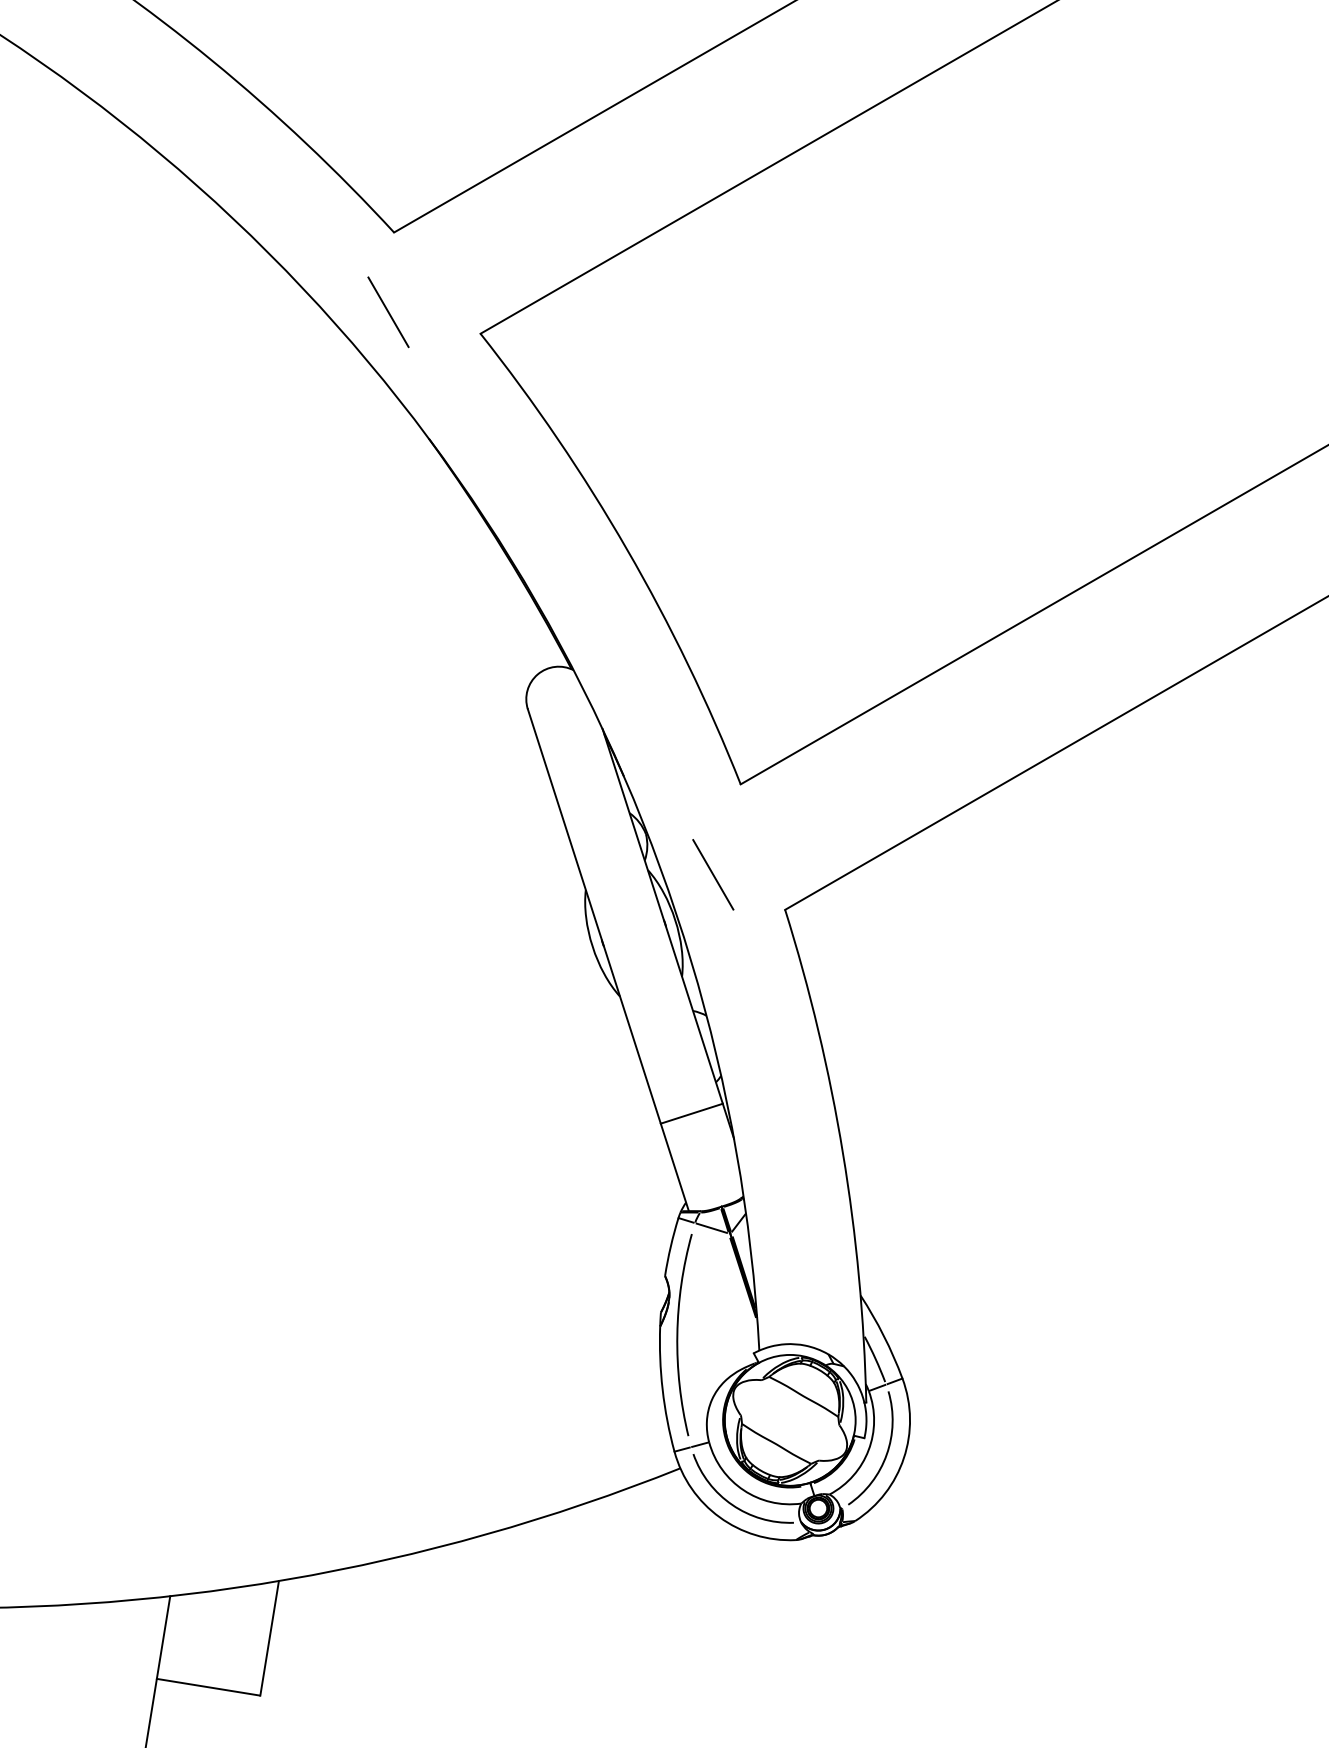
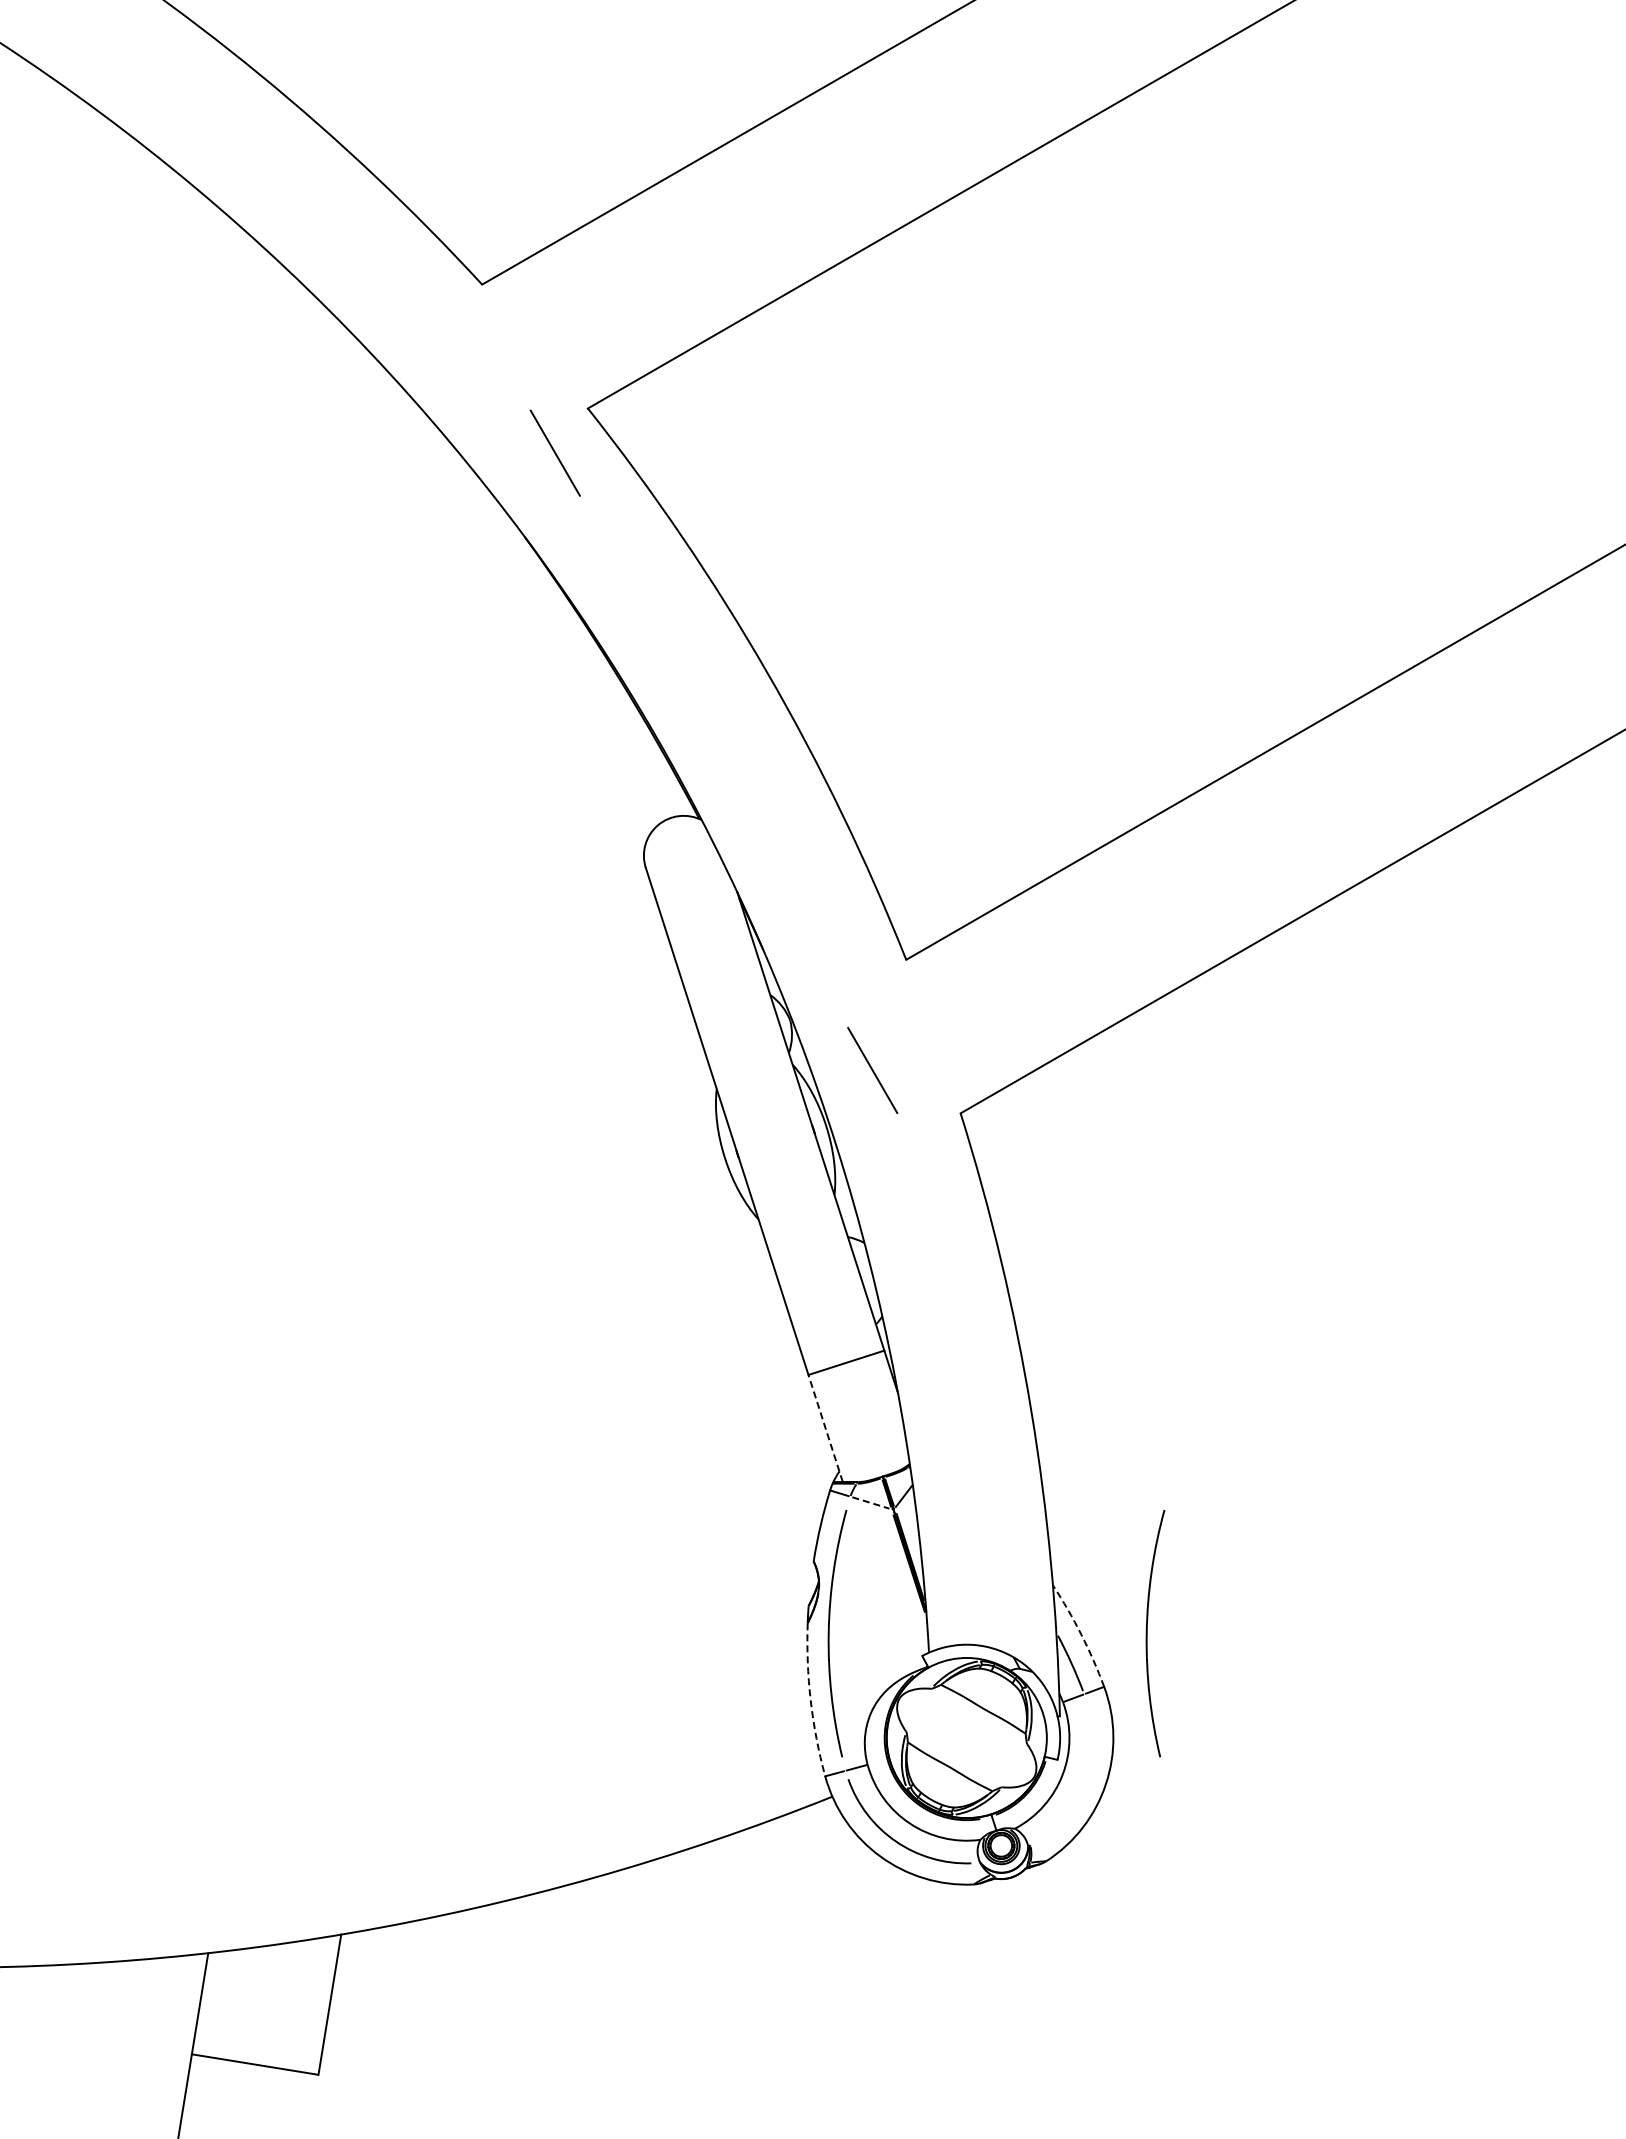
line: (387, 311) -> (554, 452), moved
line: (674, 1167) -> (825, 1428), solid -> dashed
line: (712, 1228) -> (871, 1503), solid -> dashed
arc: (937, 1334) -> (1147, 1633), added
arc: (883, 1335) -> (1081, 1634), solid -> dashed
arc: (662, 1389) -> (810, 1700), solid -> dashed
arc: (886, 1452) -> (1084, 1777), removed

